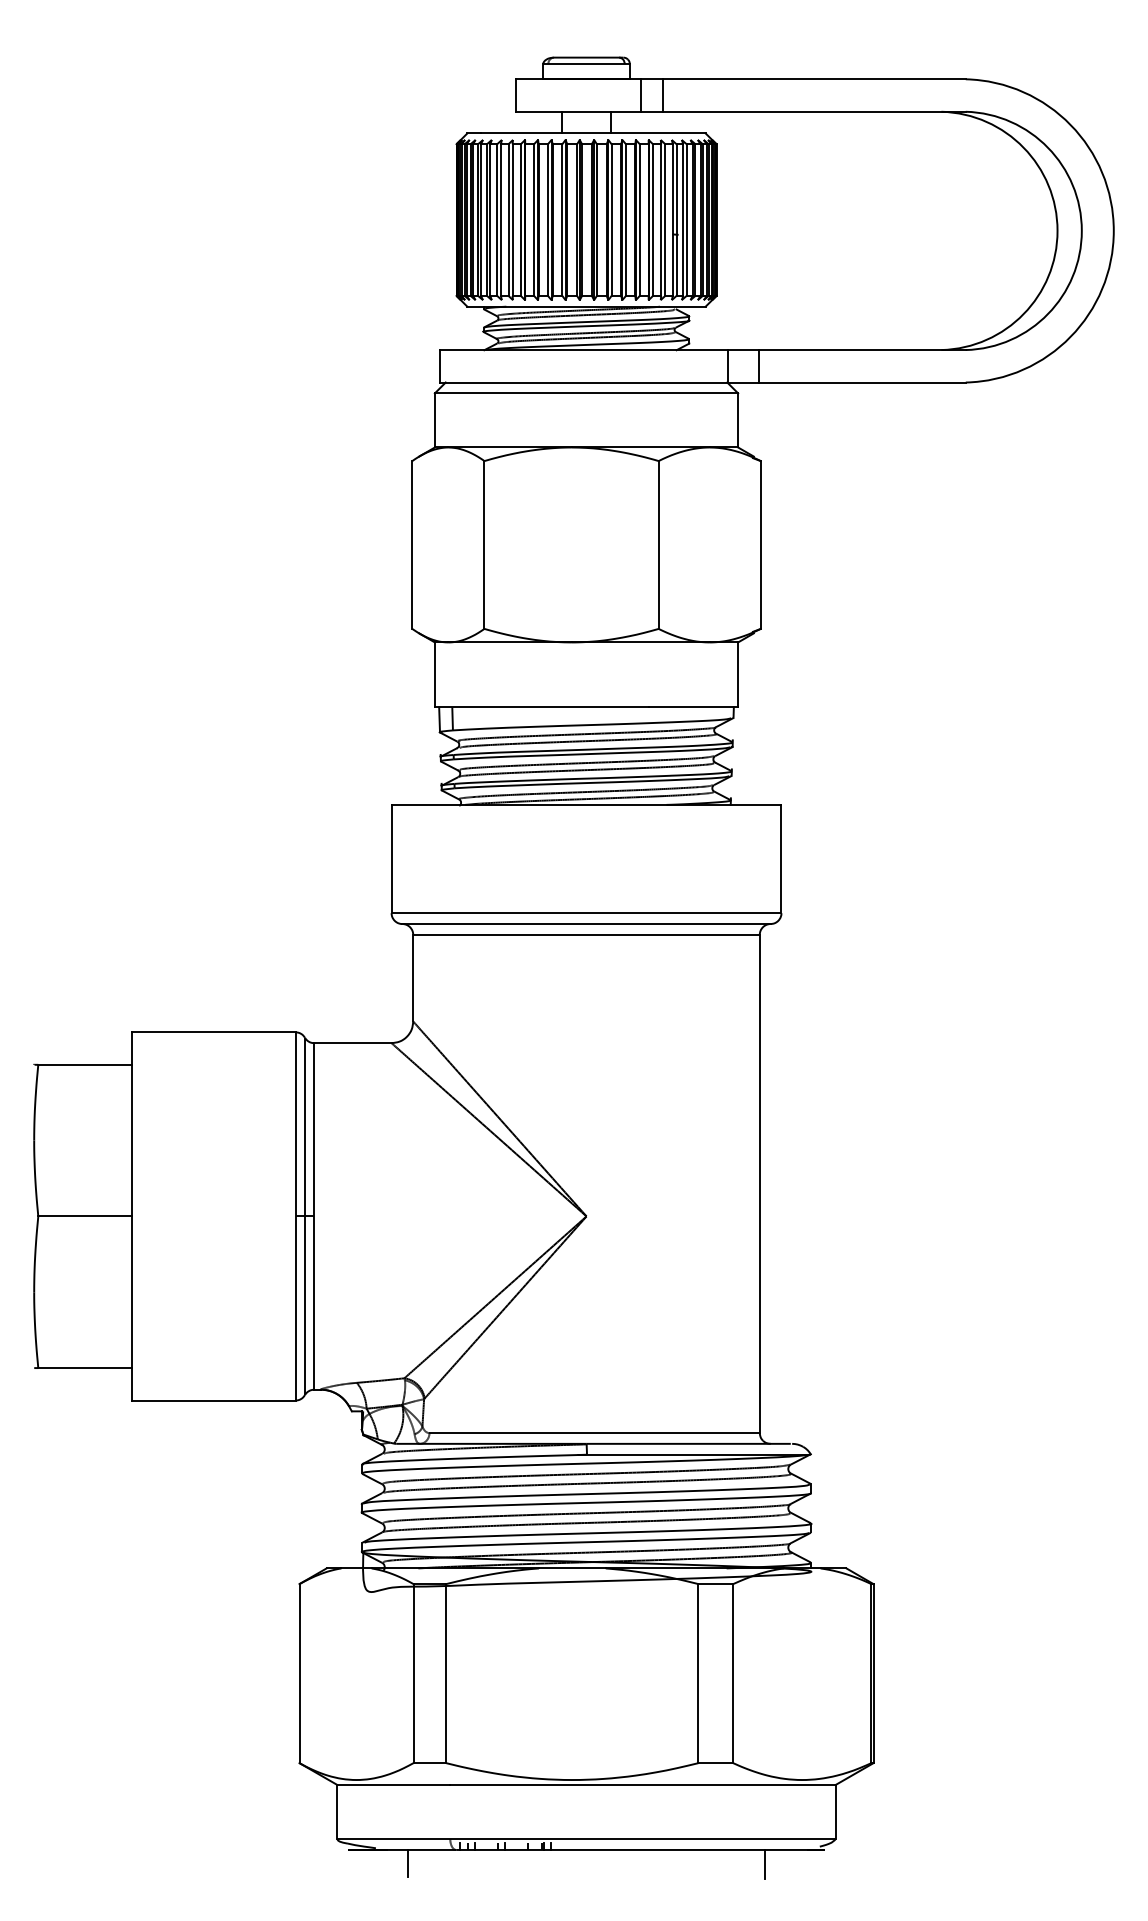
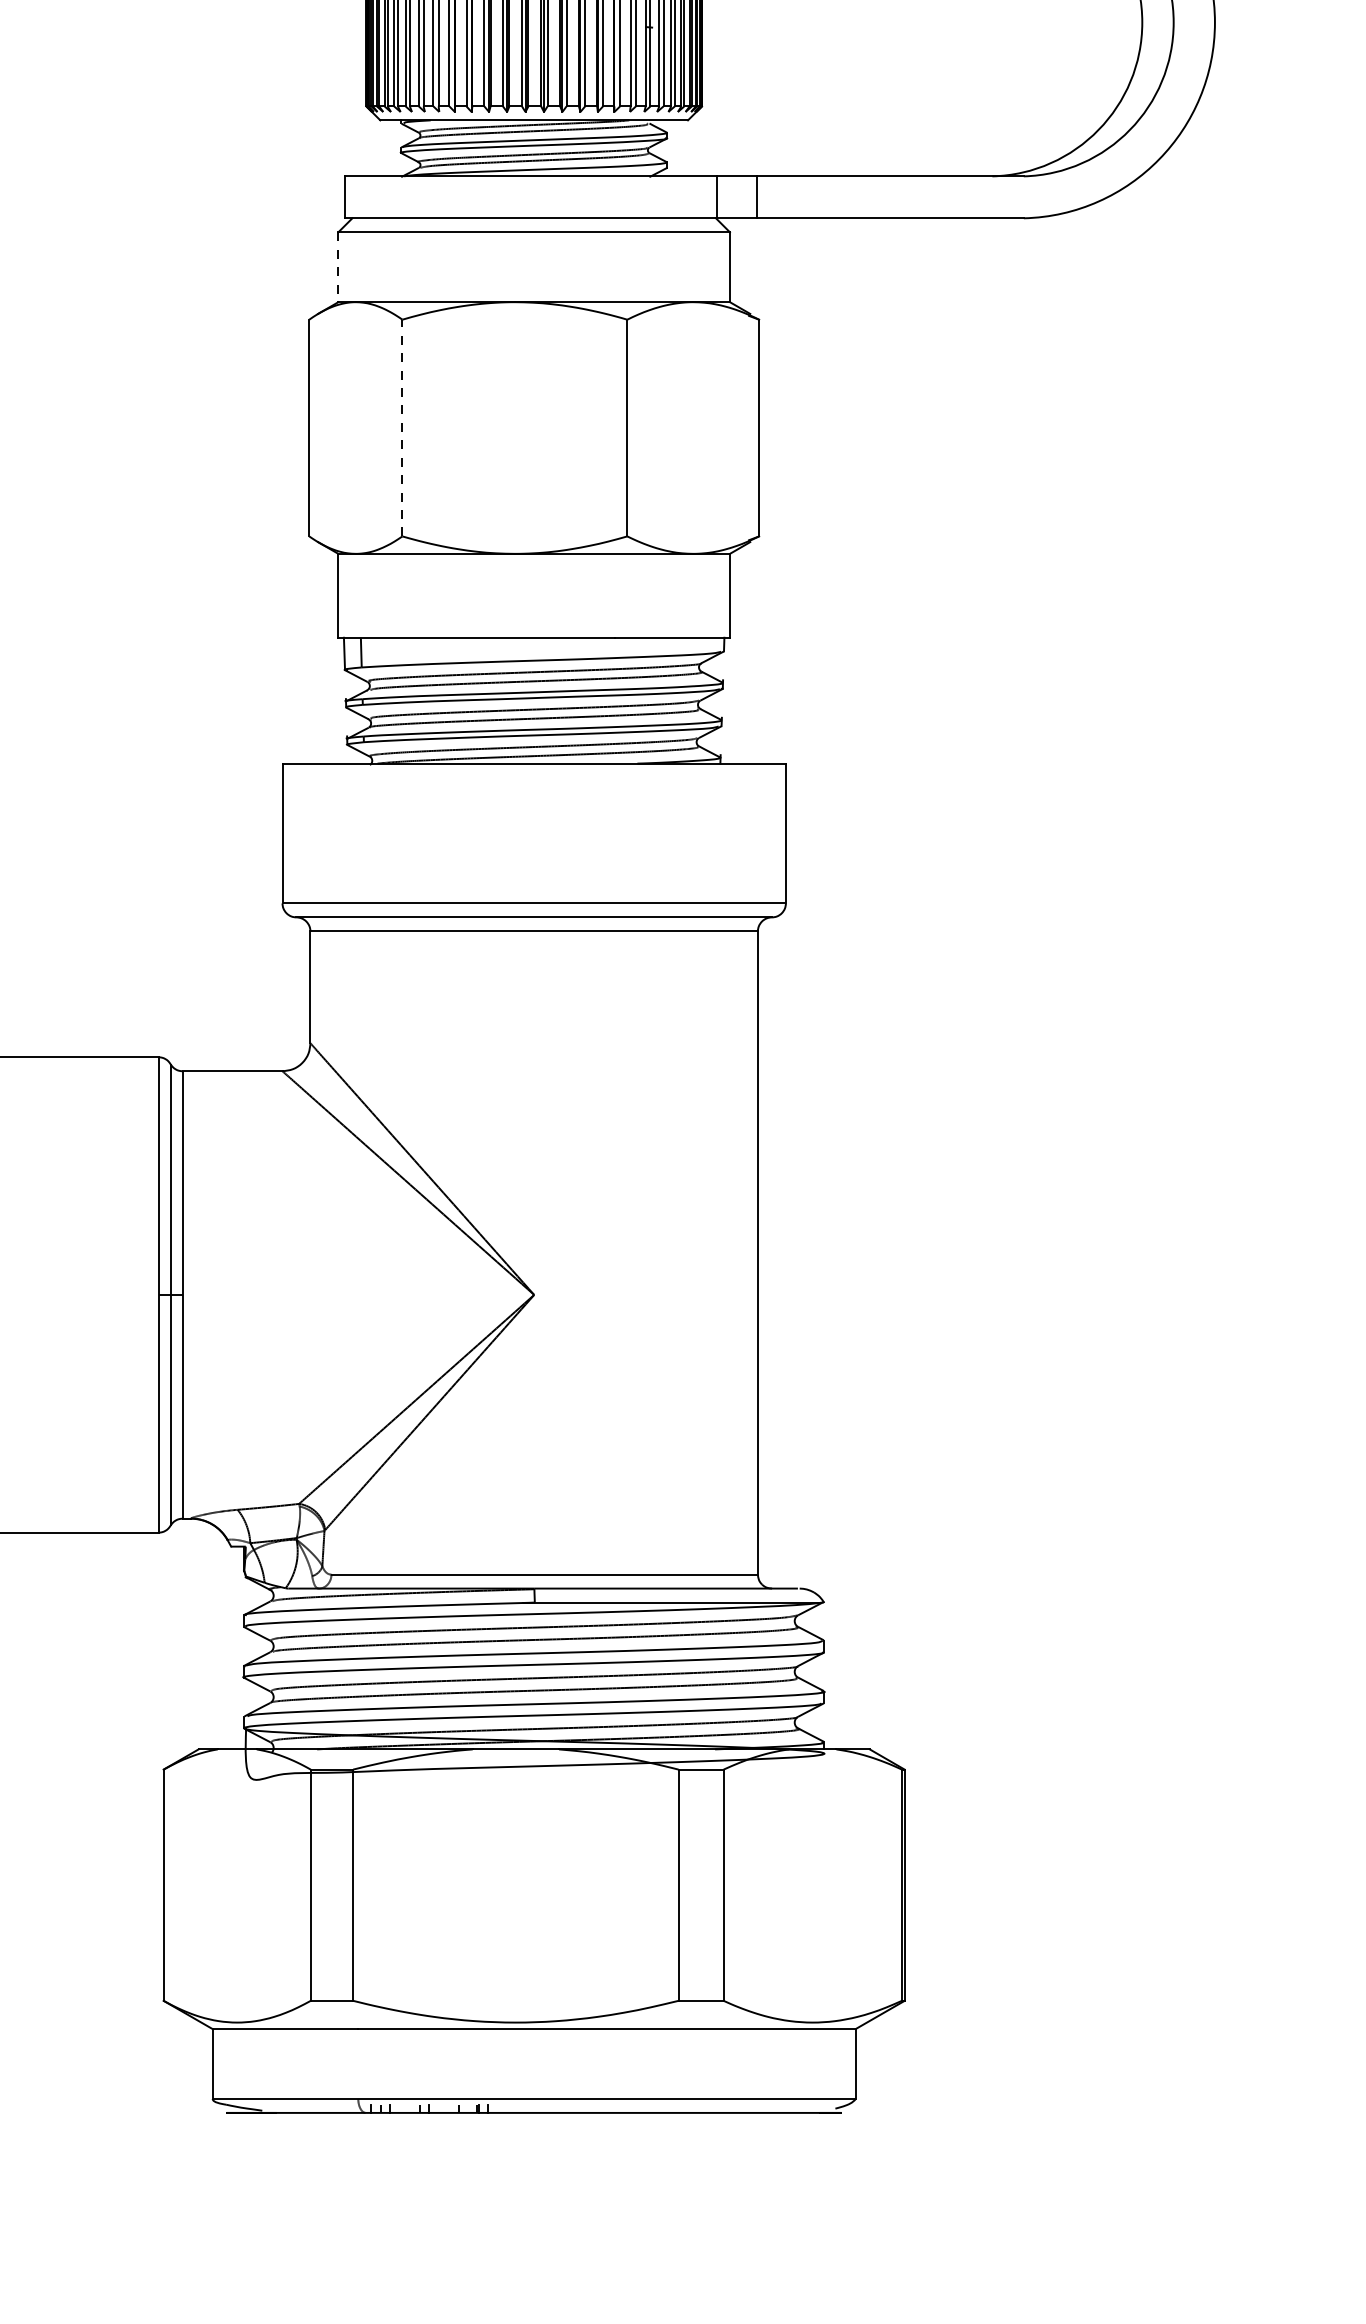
line: (434, 420) -> (337, 267), solid -> dashed
line: (484, 545) -> (402, 428), solid -> dashed
line: (407, 1863) -> (303, 2130), removed
line: (765, 1864) -> (765, 2131), removed

